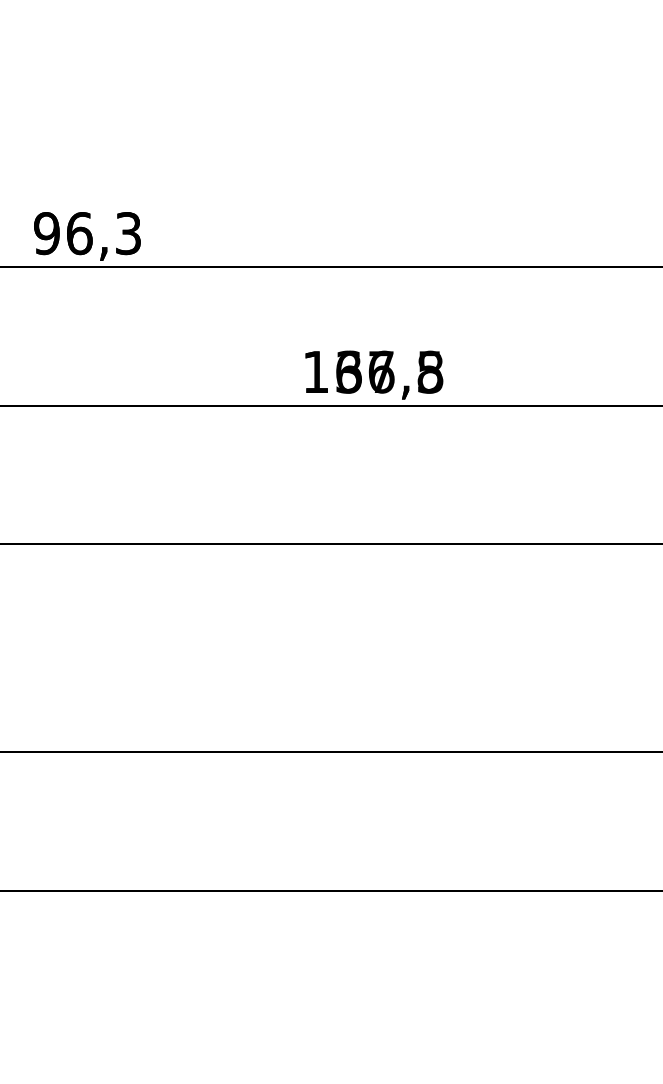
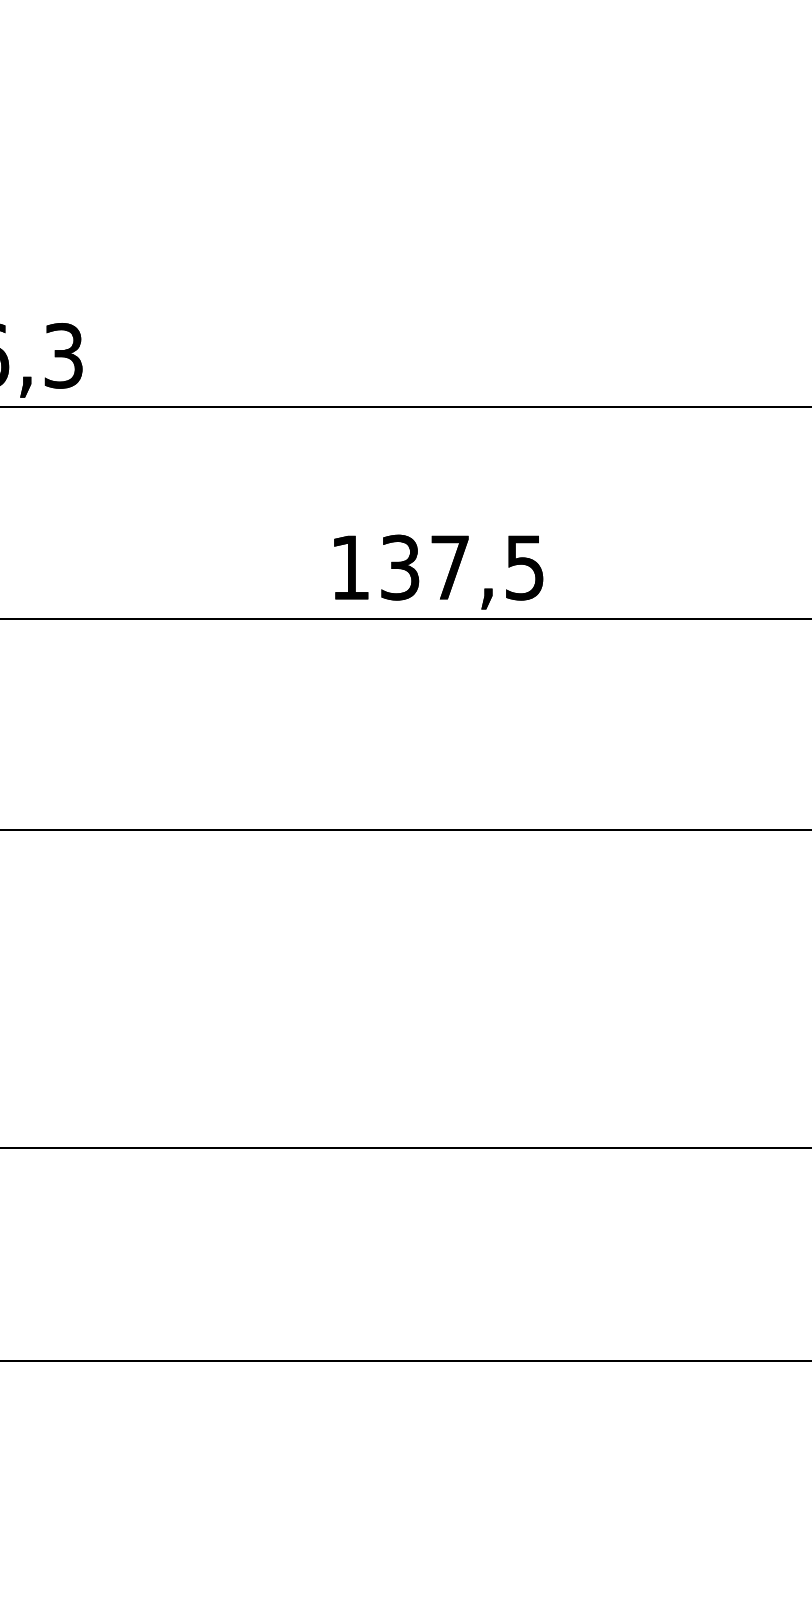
text: (389, 371) -> (462, 566), 166,8 -> 137,5

